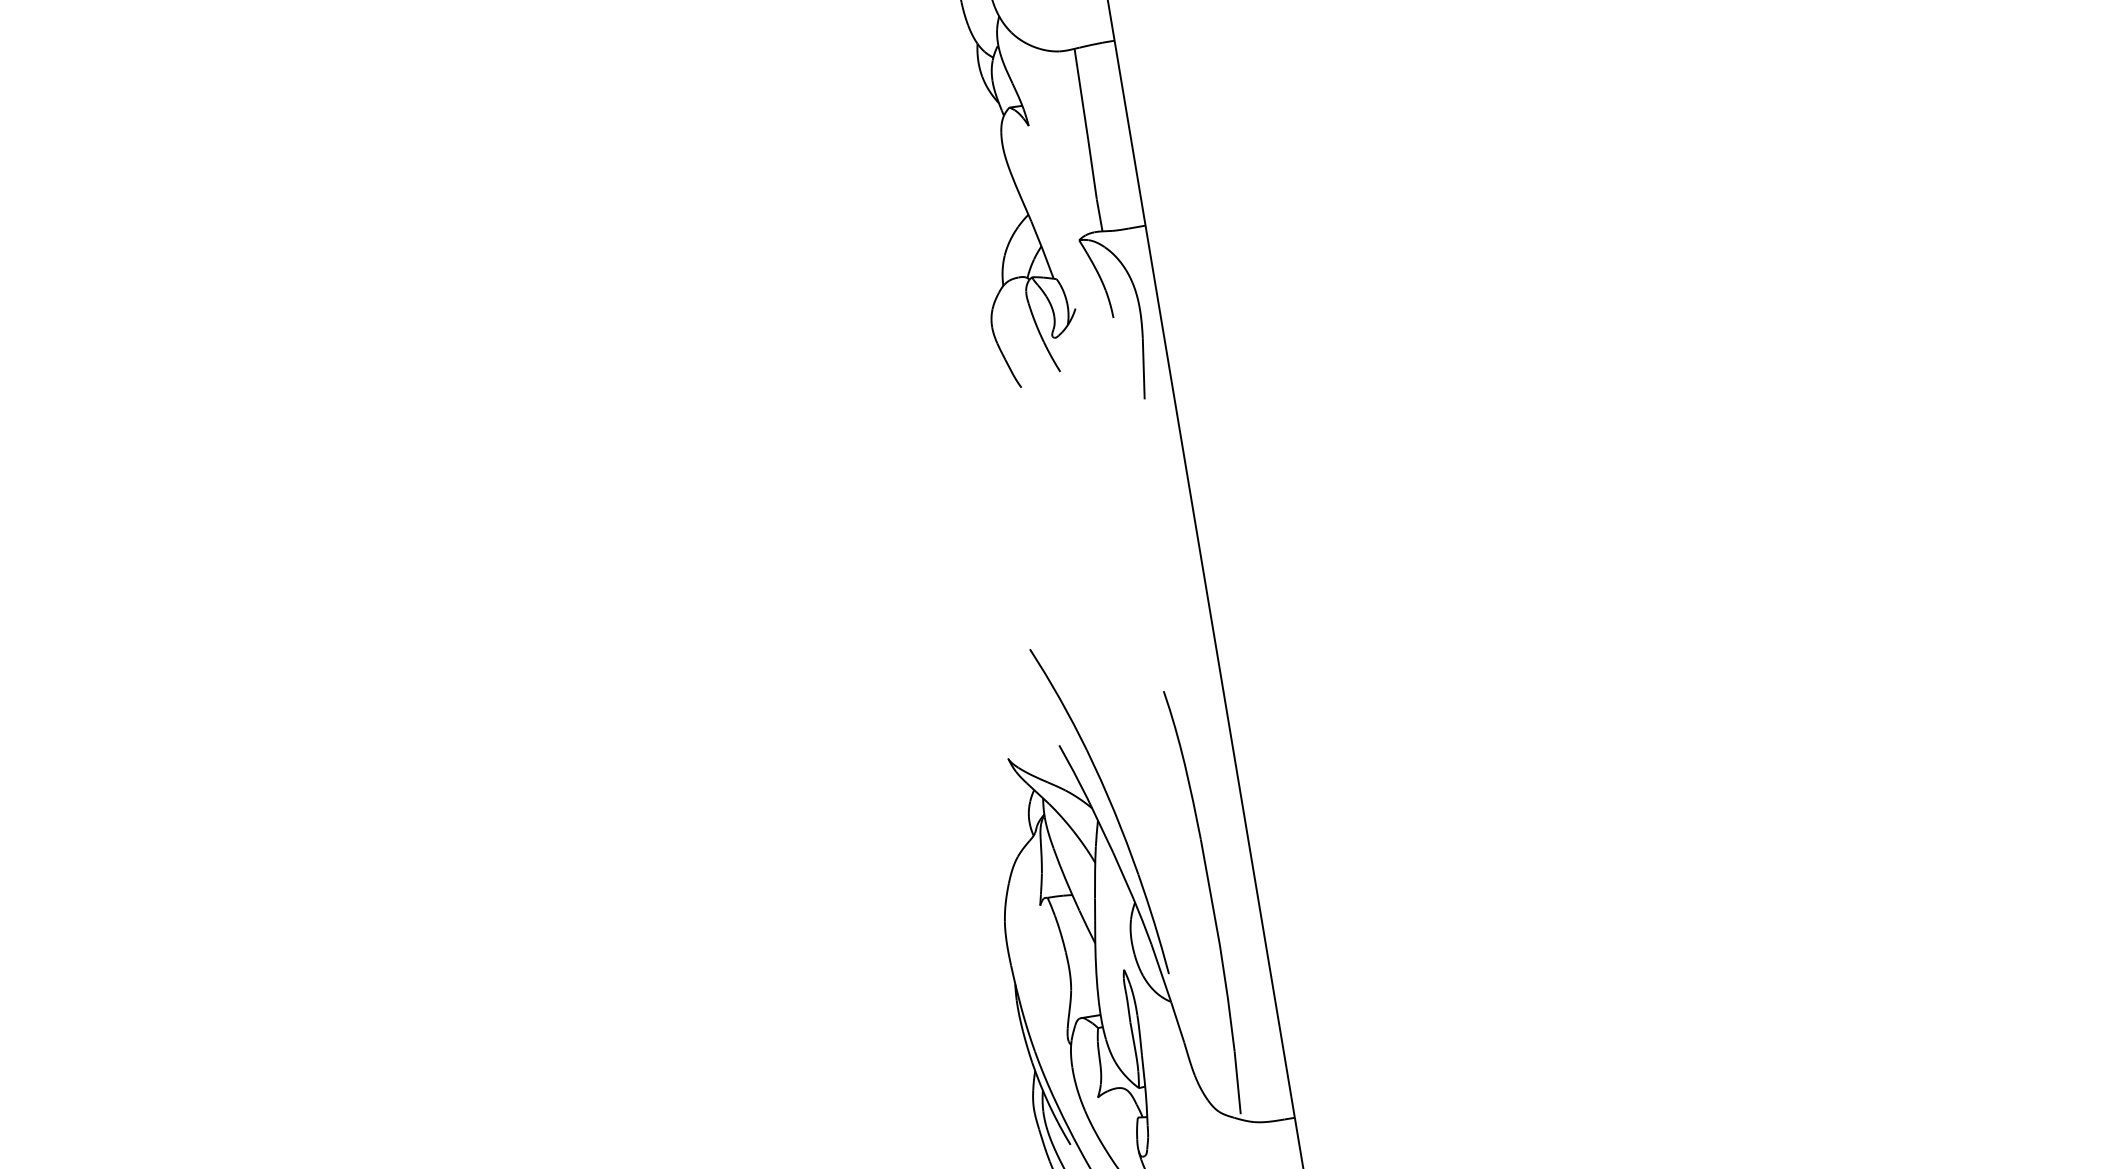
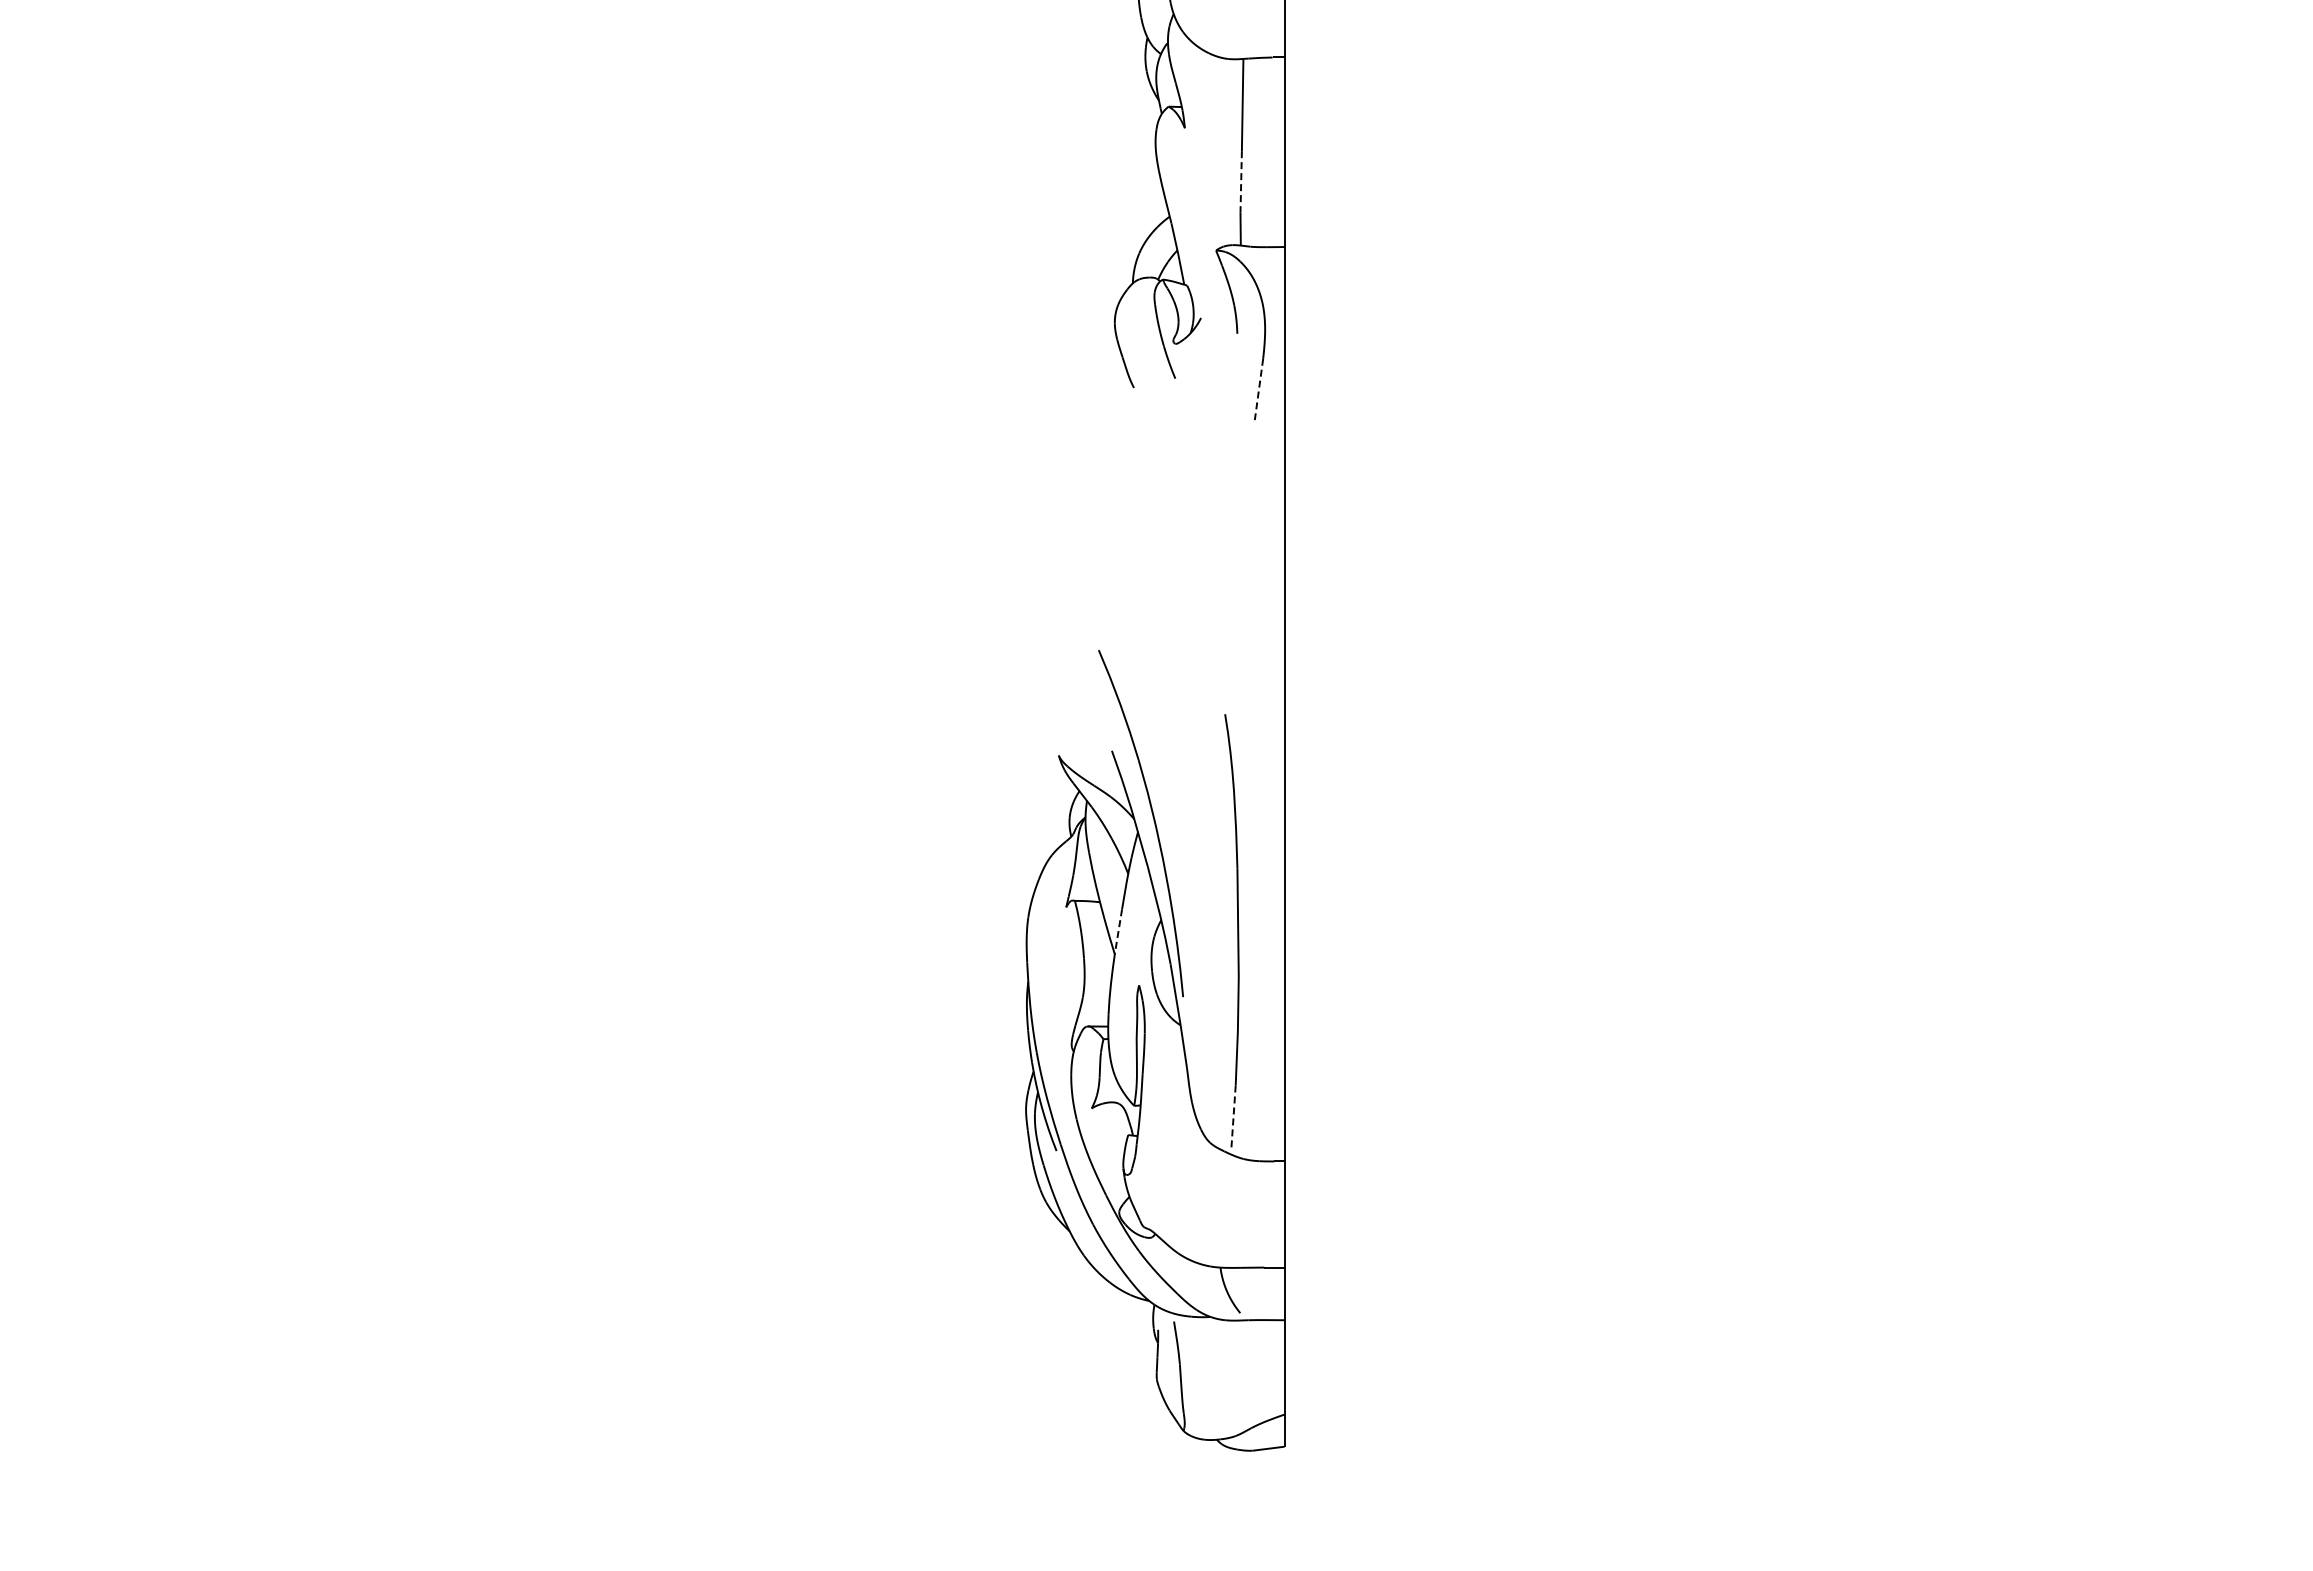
line: (1092, 168) -> (1241, 181), solid -> dashed
line: (1144, 368) -> (1259, 389), solid -> dashed
line: (1095, 920) -> (1118, 931), solid -> dashed
line: (1237, 1083) -> (1233, 1117), solid -> dashed

